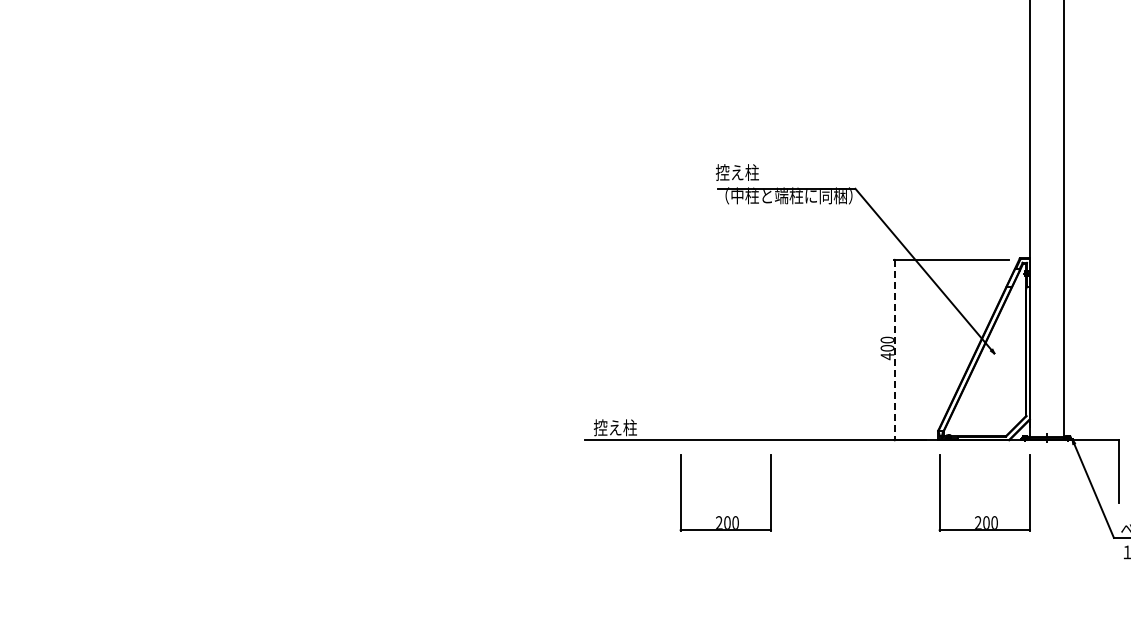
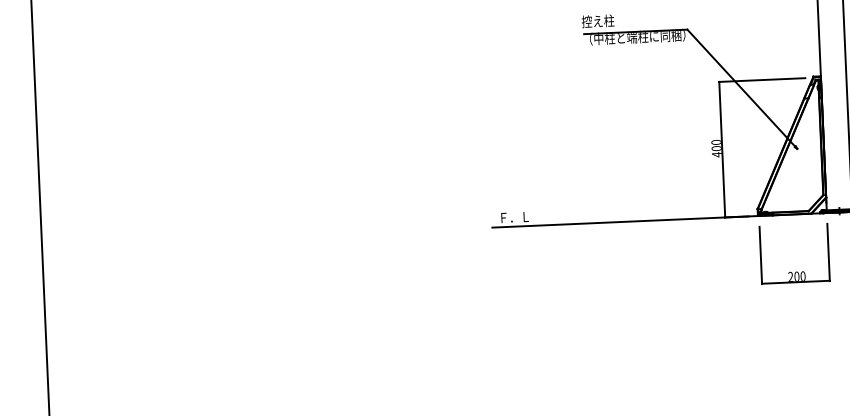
line: (894, 350) -> (722, 150), dashed -> solid
text: (614, 427) -> (513, 217), 控え柱 -> Ｆ．Ｌ
part: (726, 516) -> (601, 280), removed

